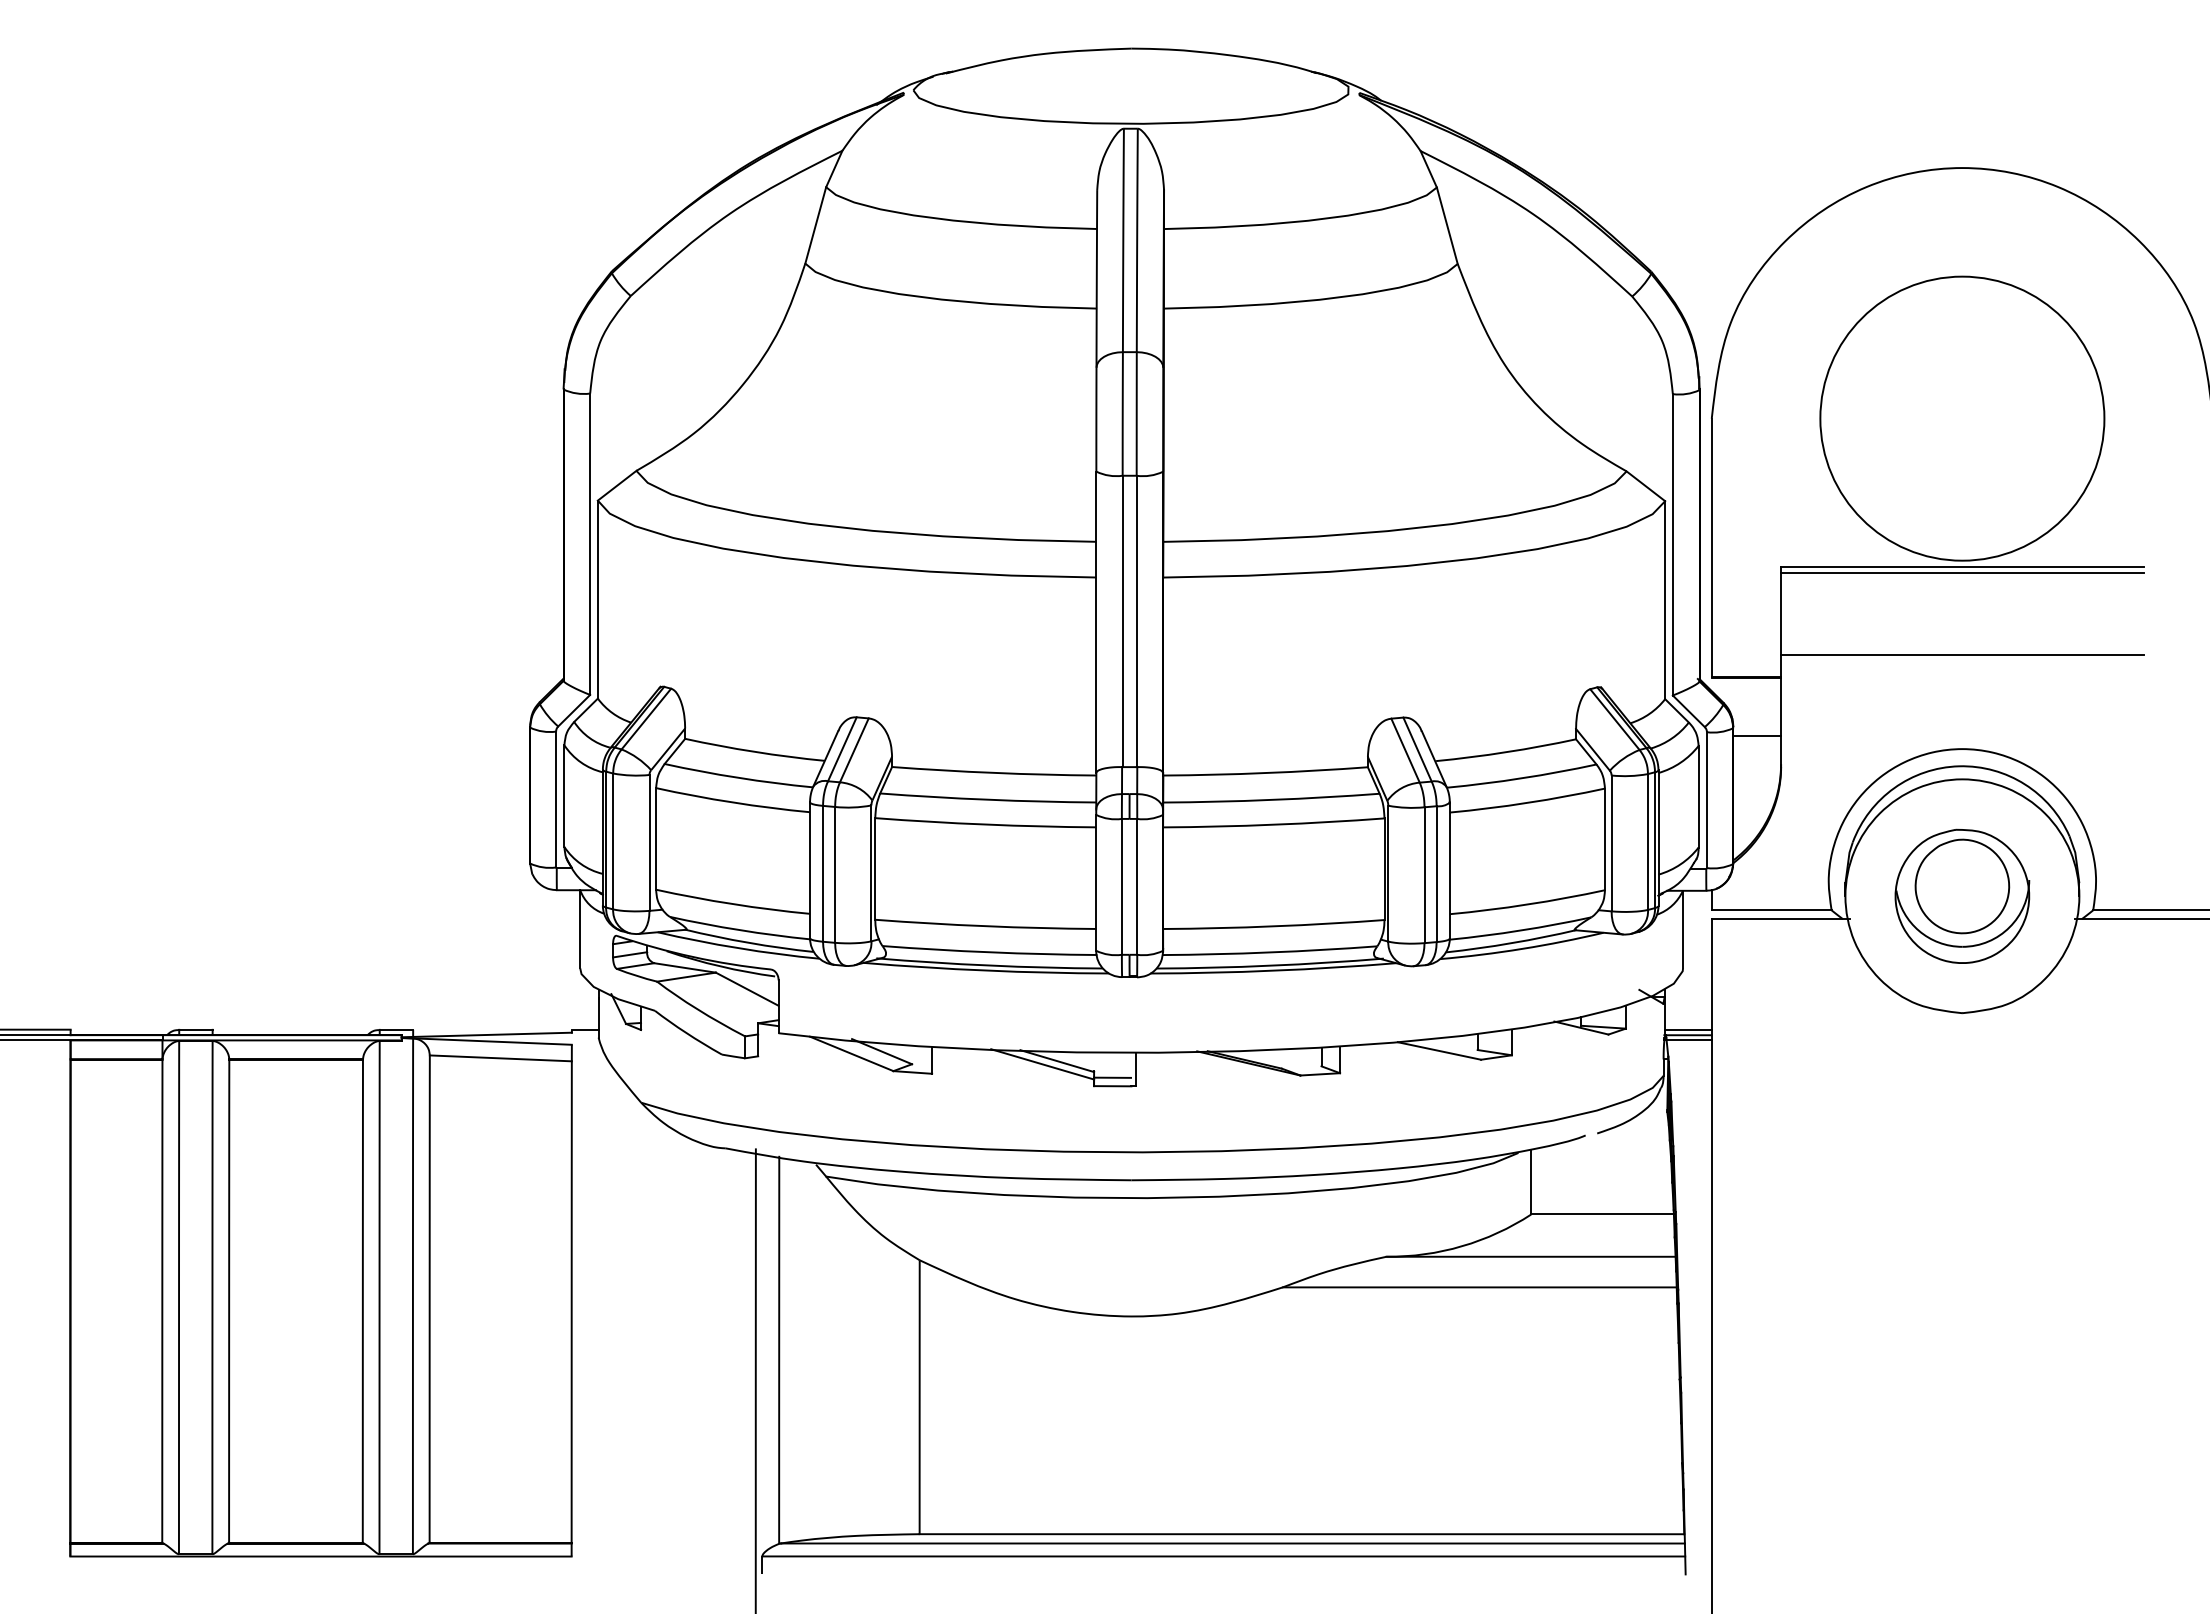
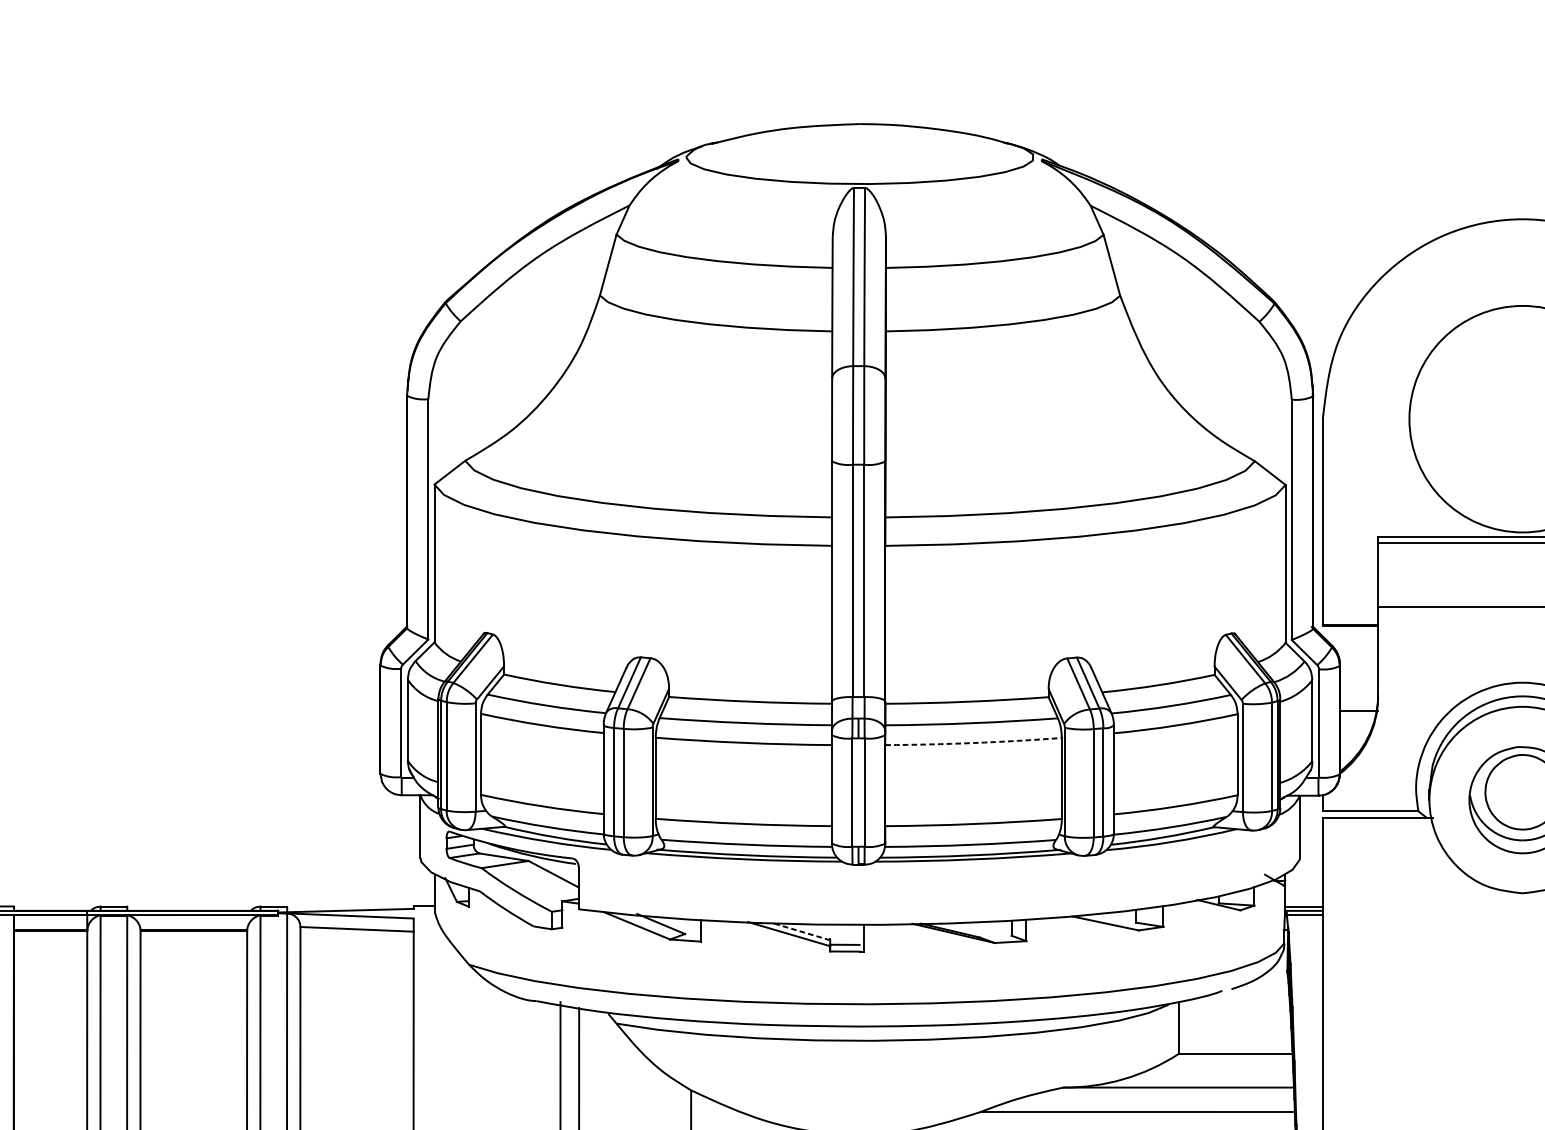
line: (1757, 736) -> (1359, 711), moved
arc: (1273, 824) -> (973, 742), solid -> dashed
line: (1056, 1060) -> (800, 931), solid -> dashed

